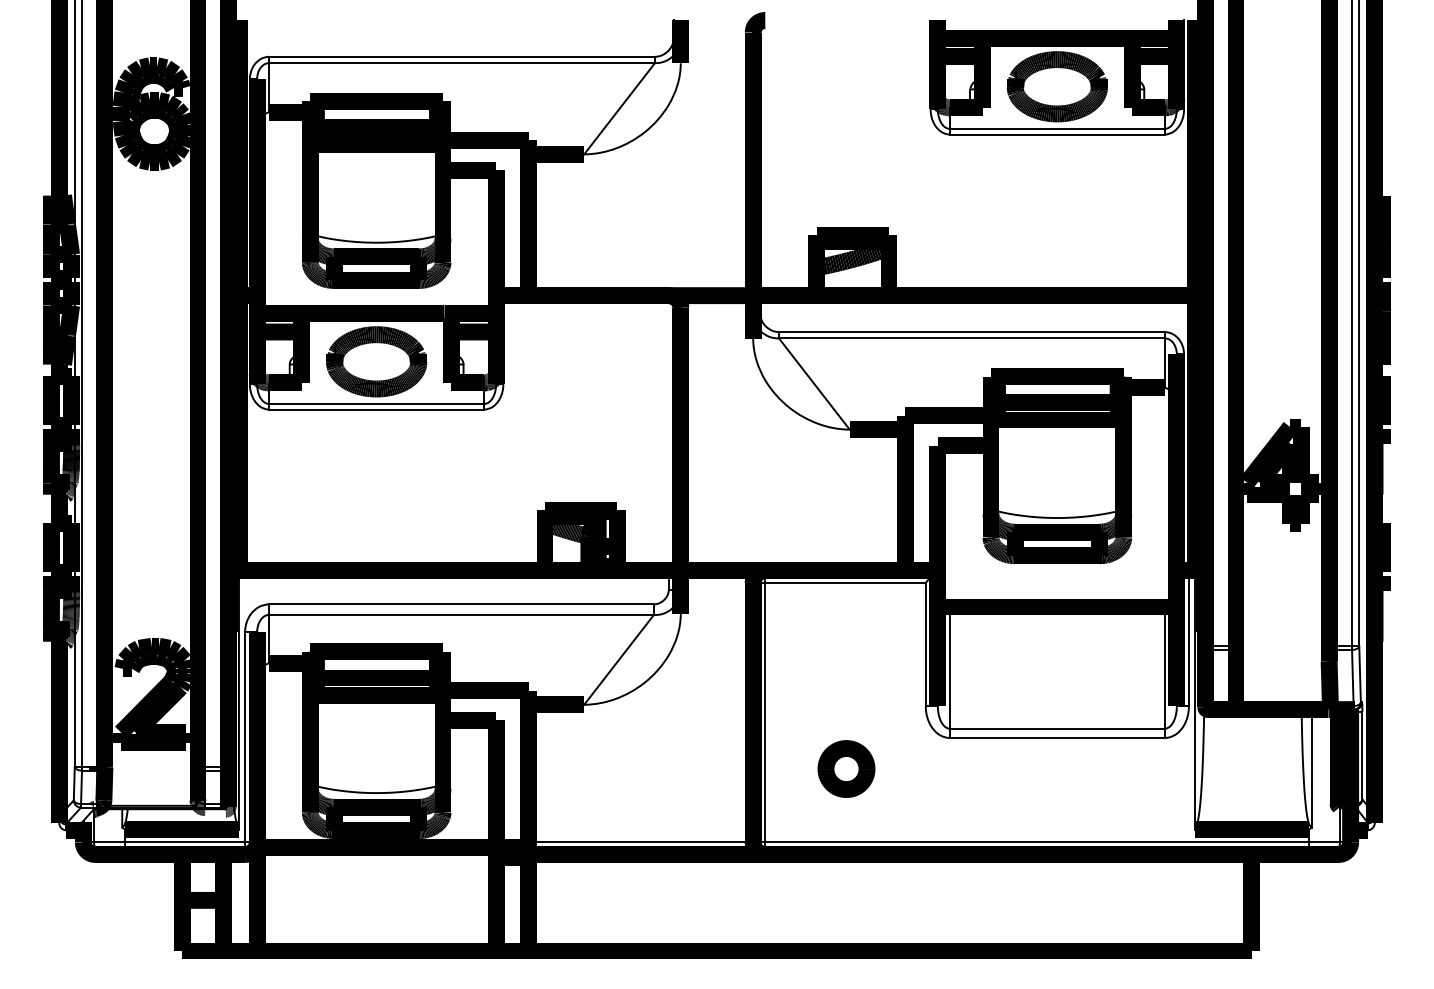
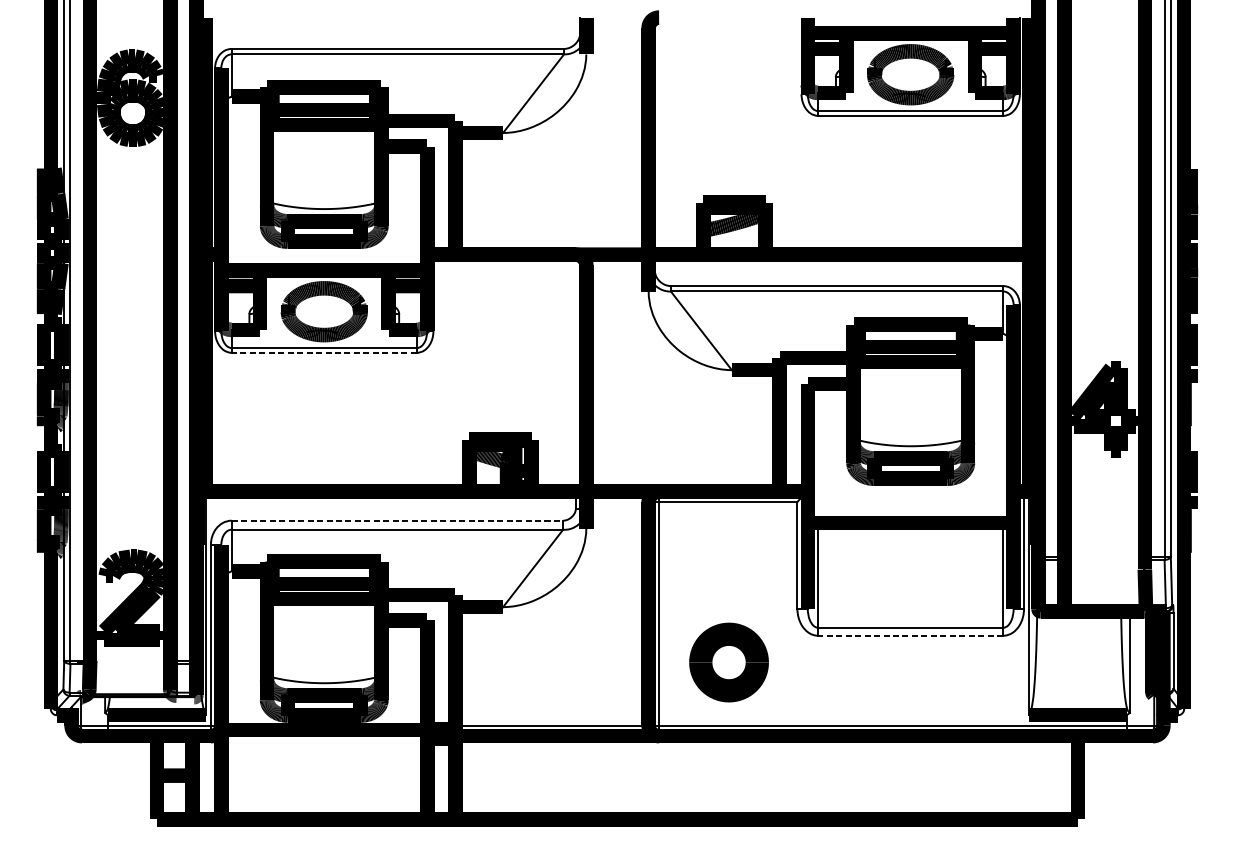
line: (376, 409) -> (324, 352), solid -> dashed
line: (462, 604) -> (398, 520), solid -> dashed
line: (1056, 737) -> (909, 635), solid -> dashed
part: (846, 768) -> (729, 662), size x1.6

